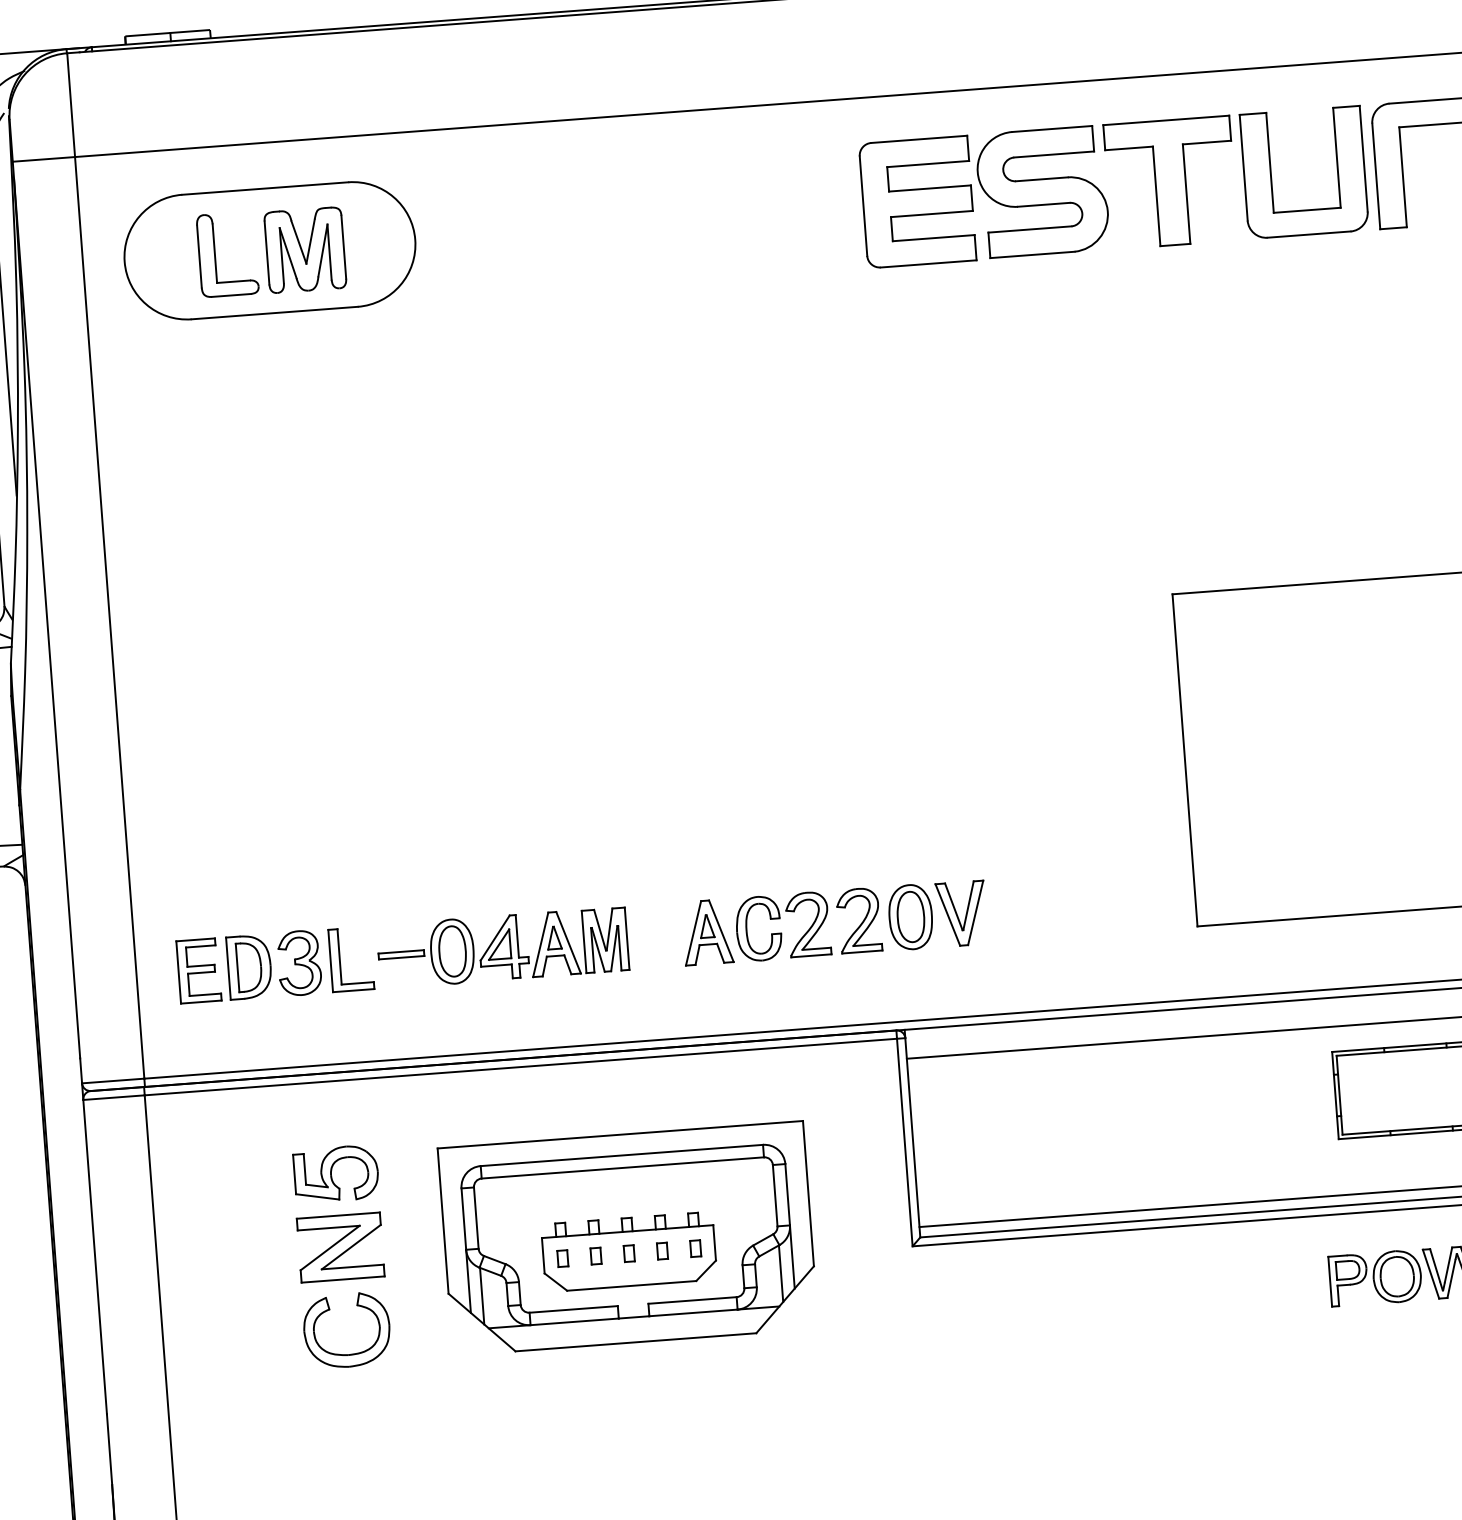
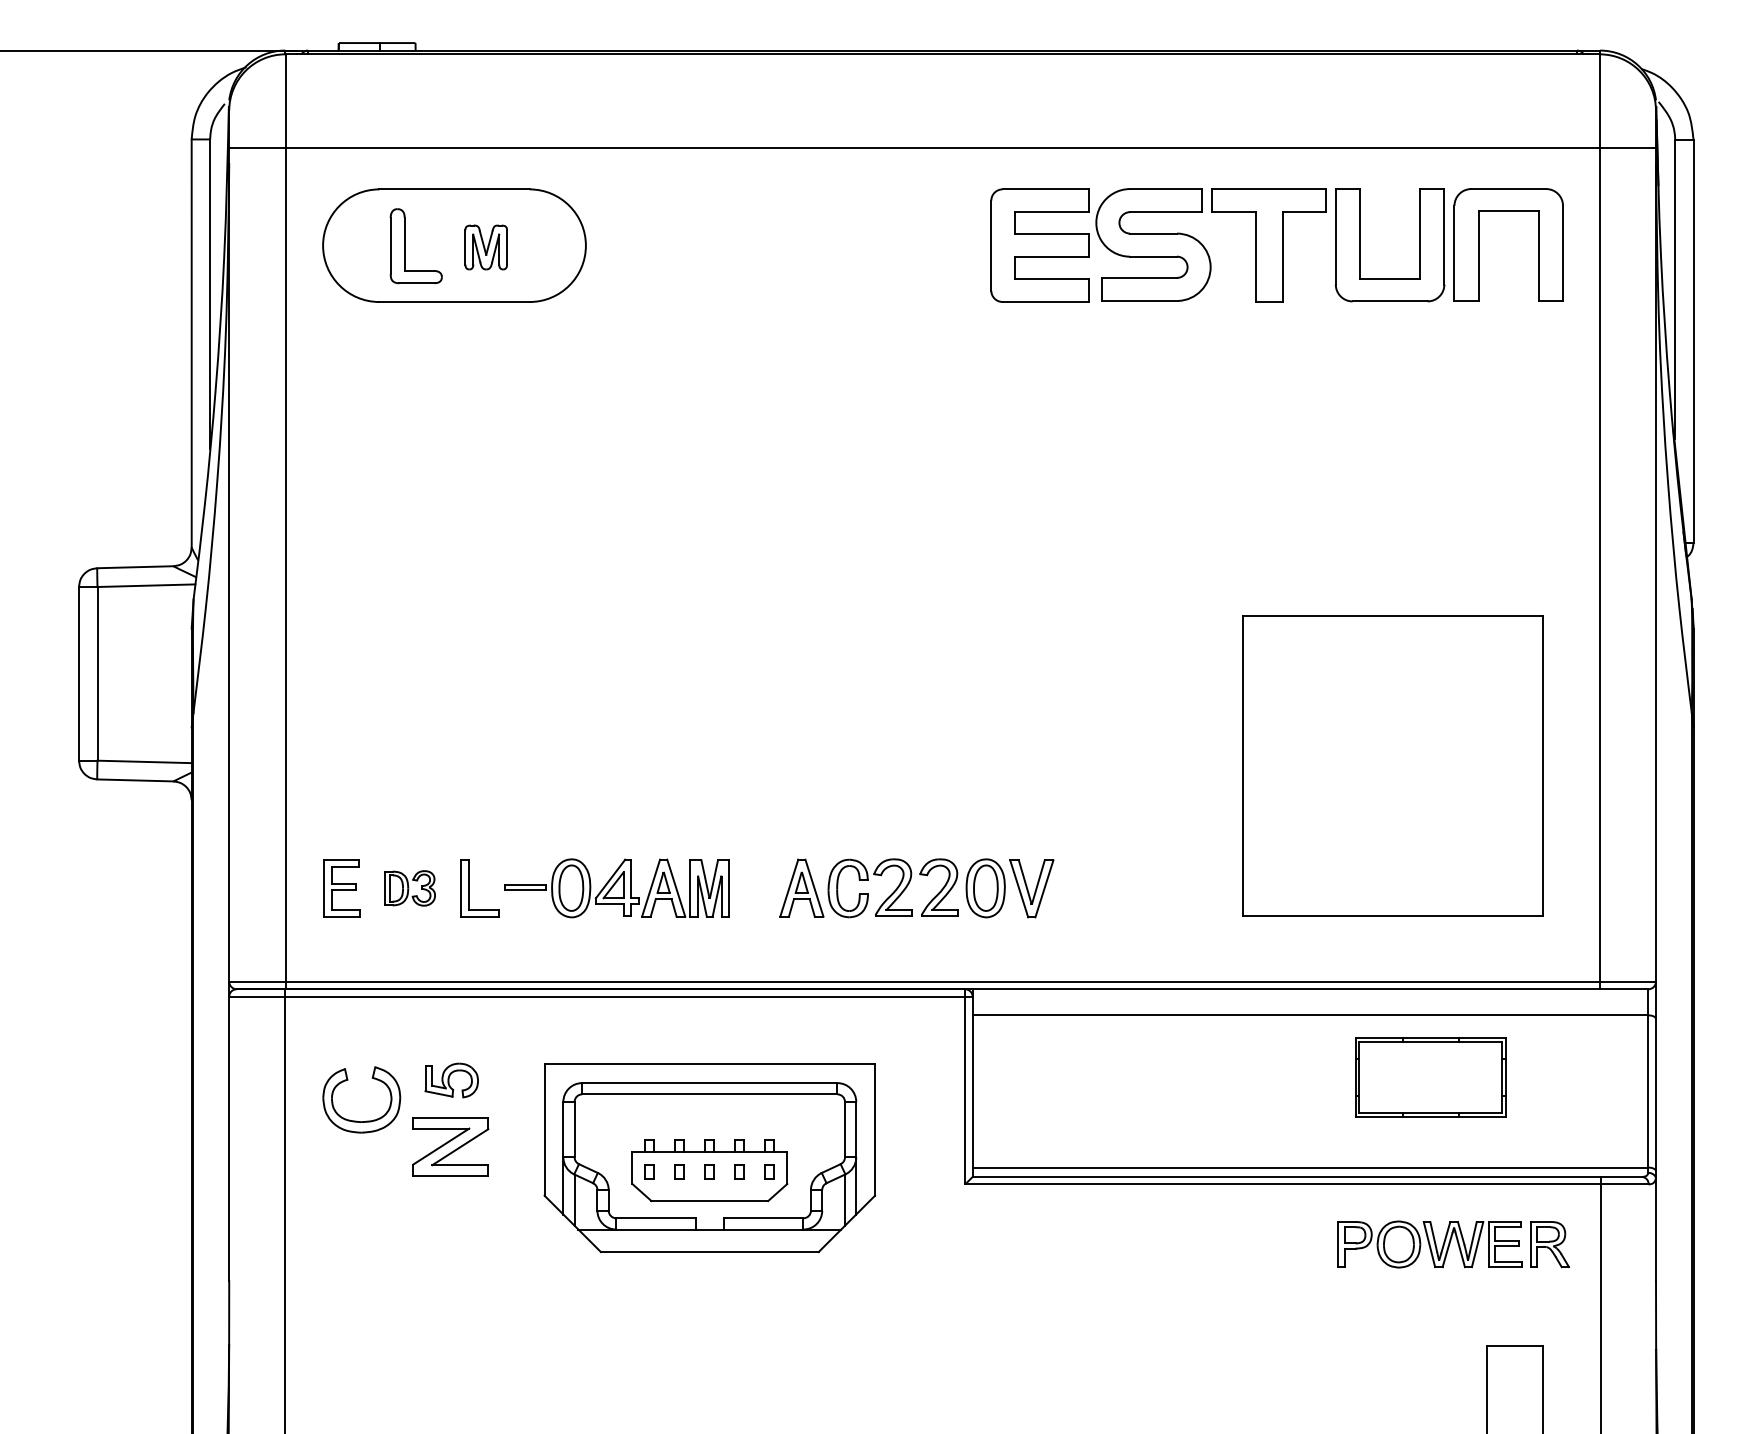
part: (304, 250) -> (485, 247), size x0.6
part: (274, 965) -> (410, 888), size x0.6
part: (336, 1174) -> (451, 1080), size x0.7
part: (342, 1353) -> (356, 1120), moved

